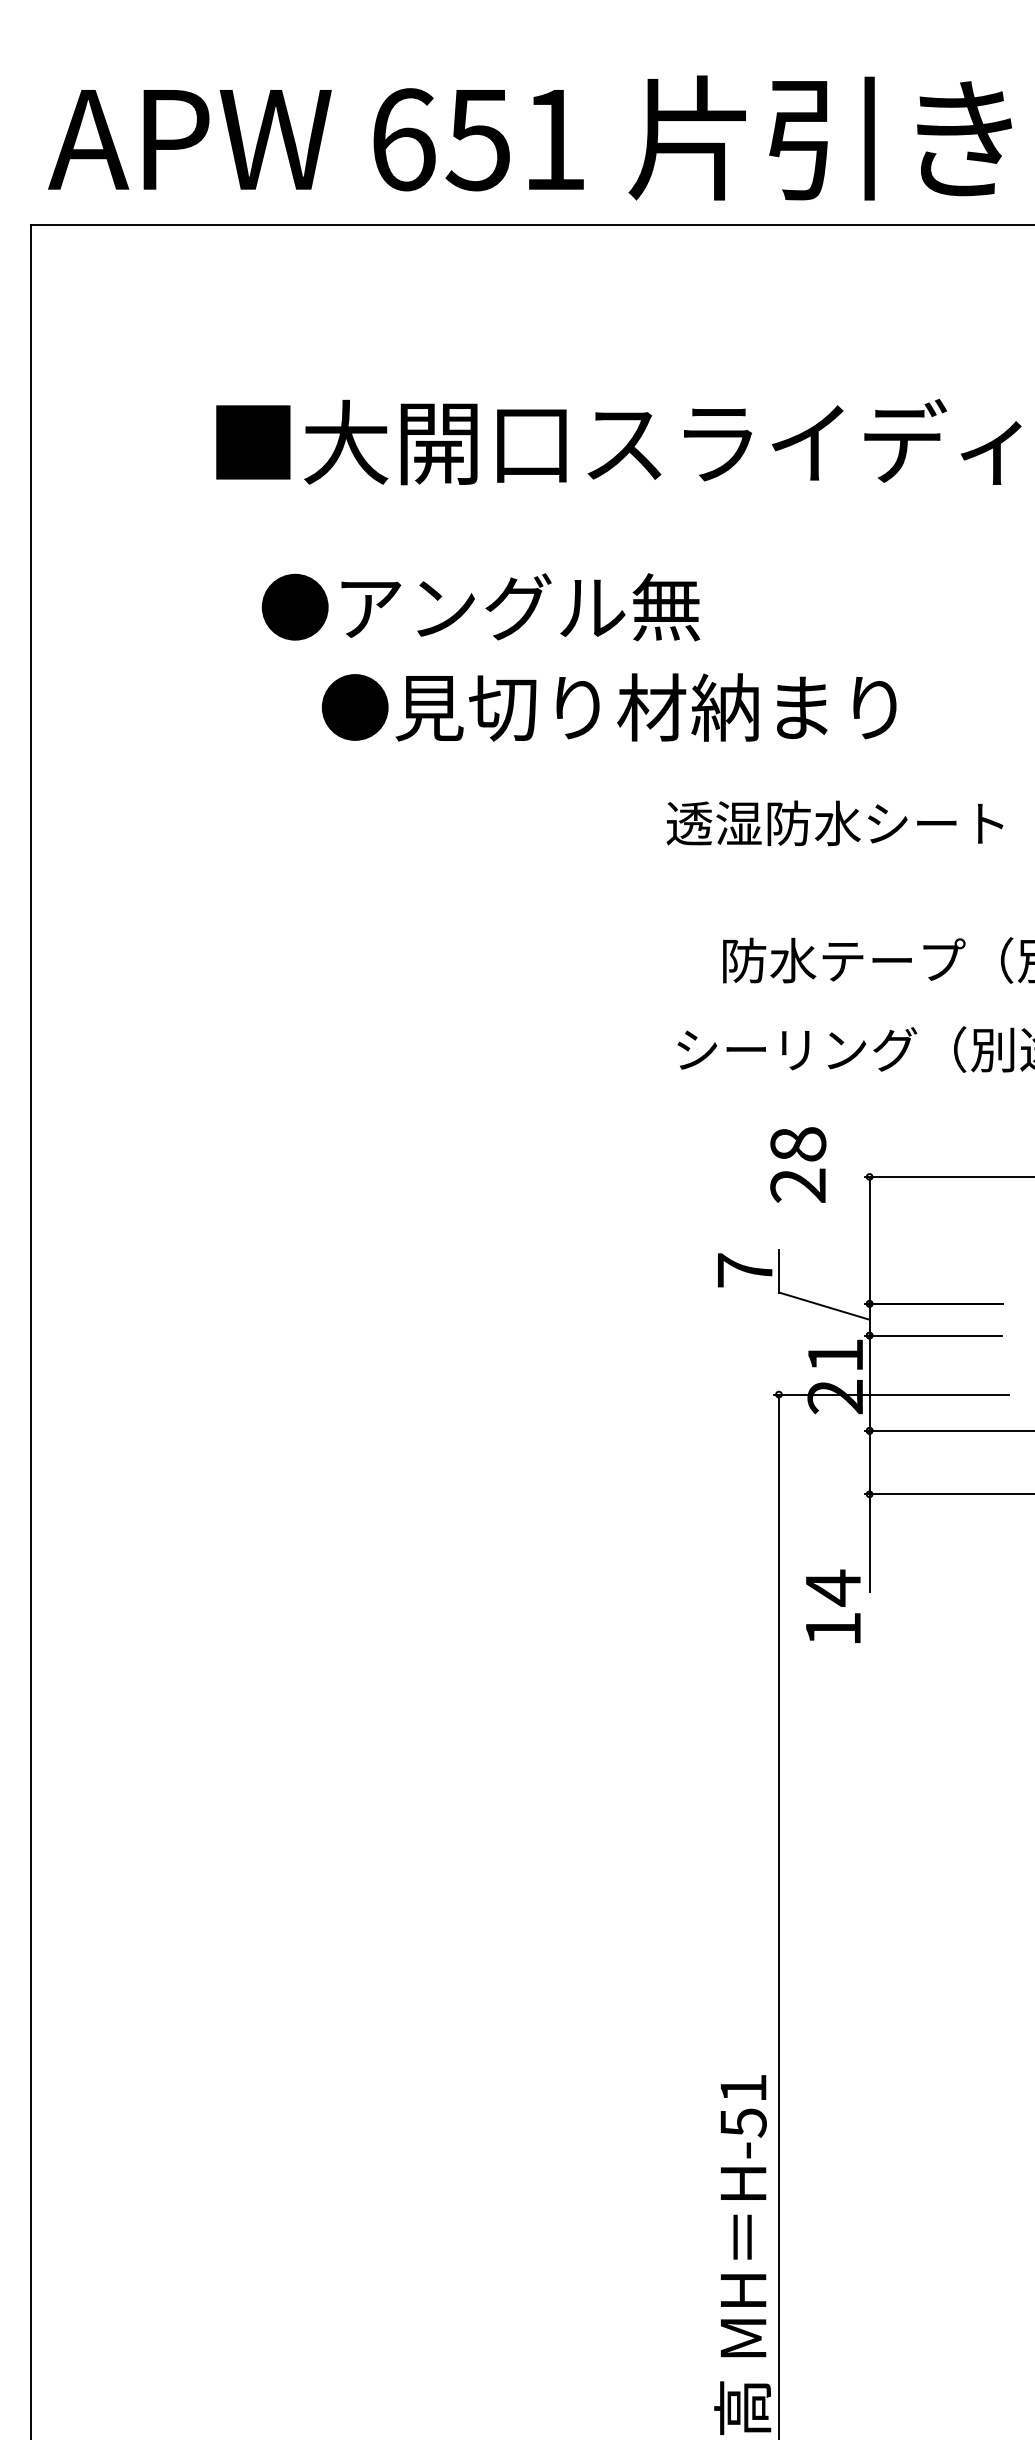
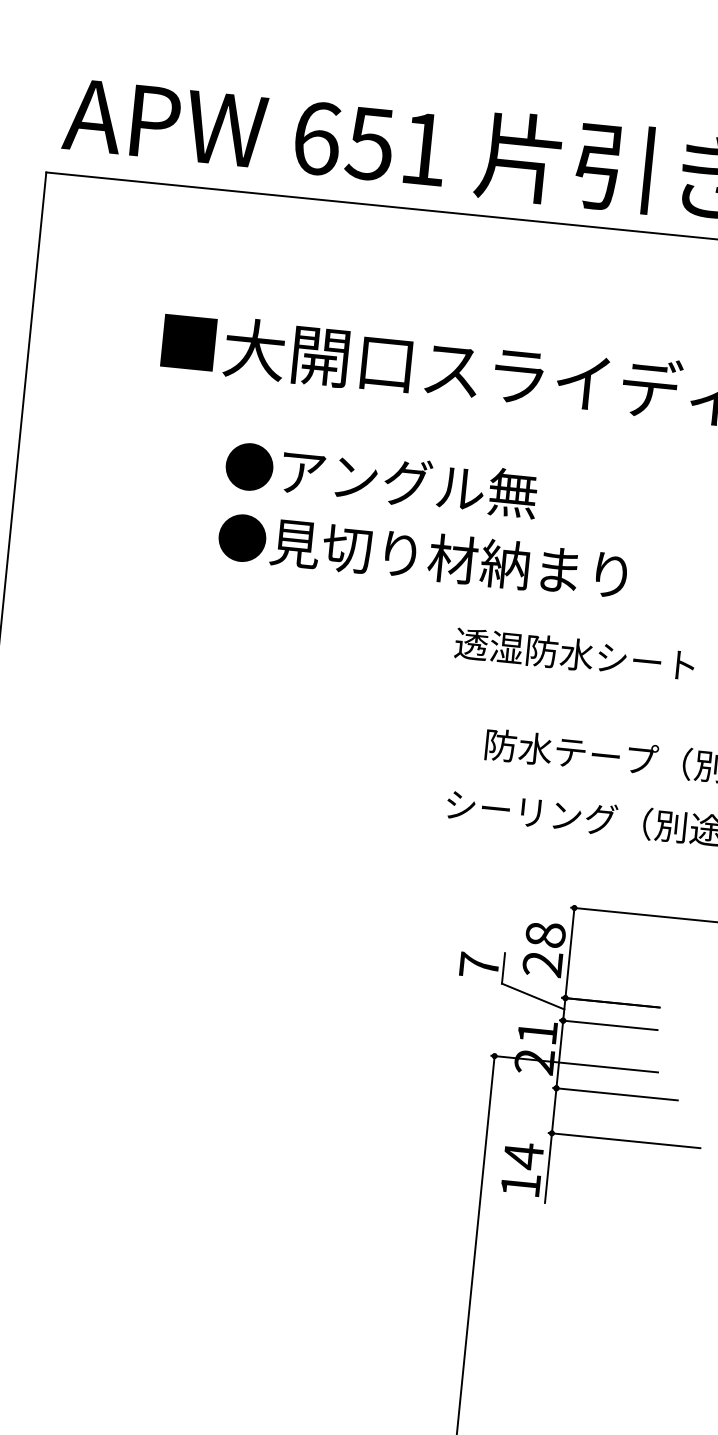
text: (480, 607) -> (381, 480), moved
text: (798, 1164) -> (544, 949), moved
text: (833, 1605) -> (522, 1168), moved

